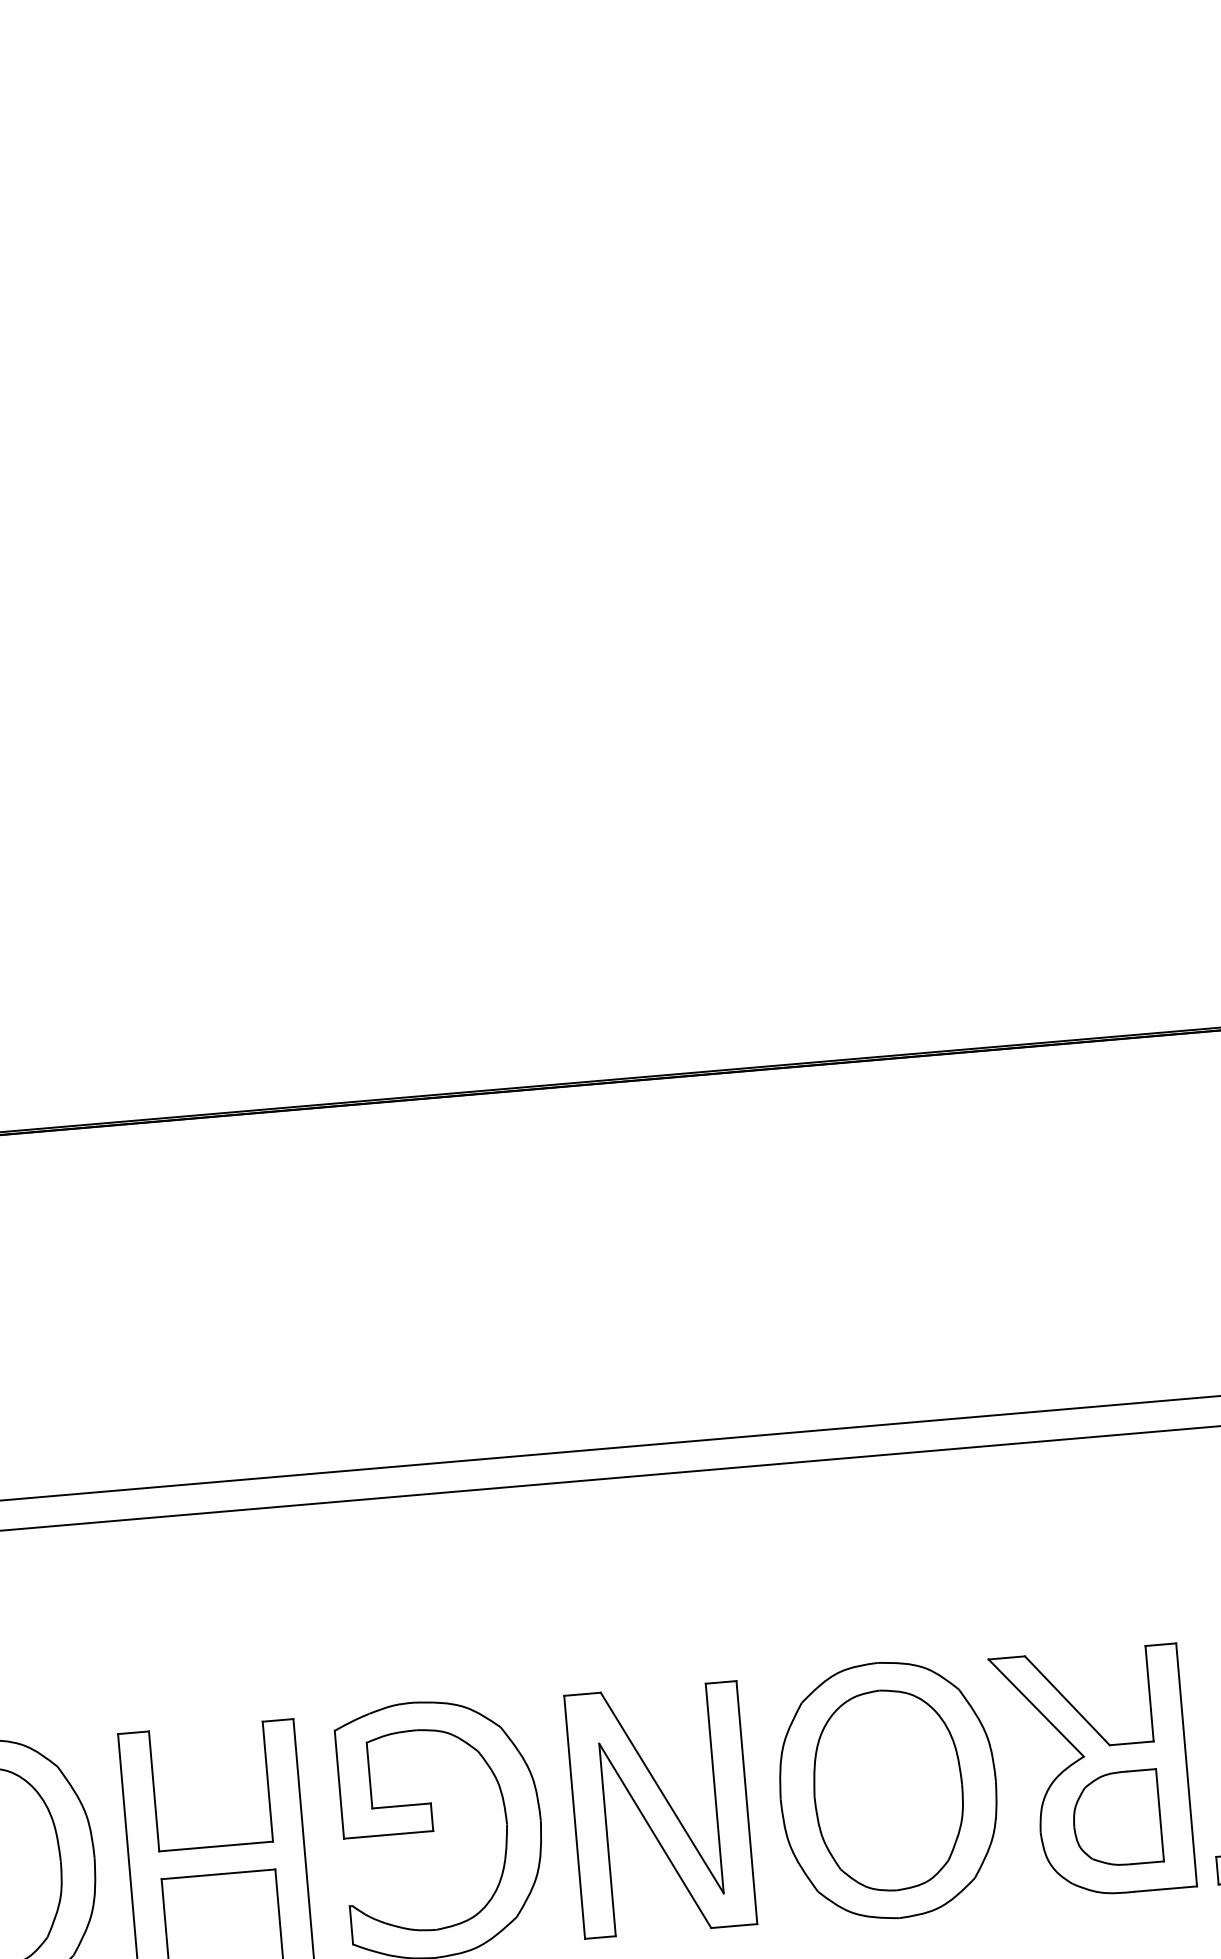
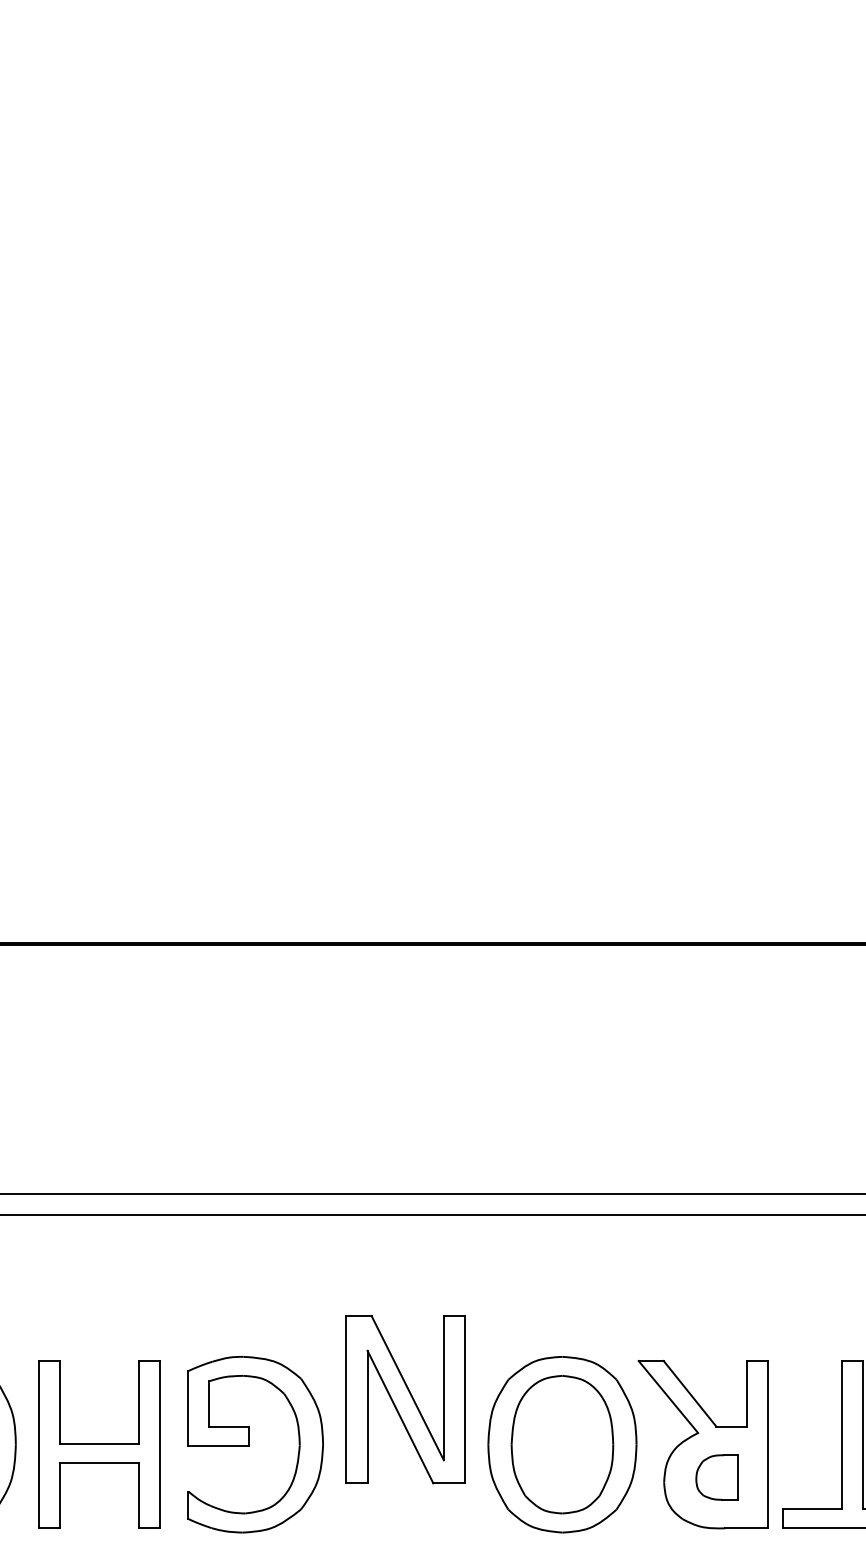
part: (660, 1809) -> (405, 1399), moved
part: (1116, 1818) -> (716, 1477), size x0.7

